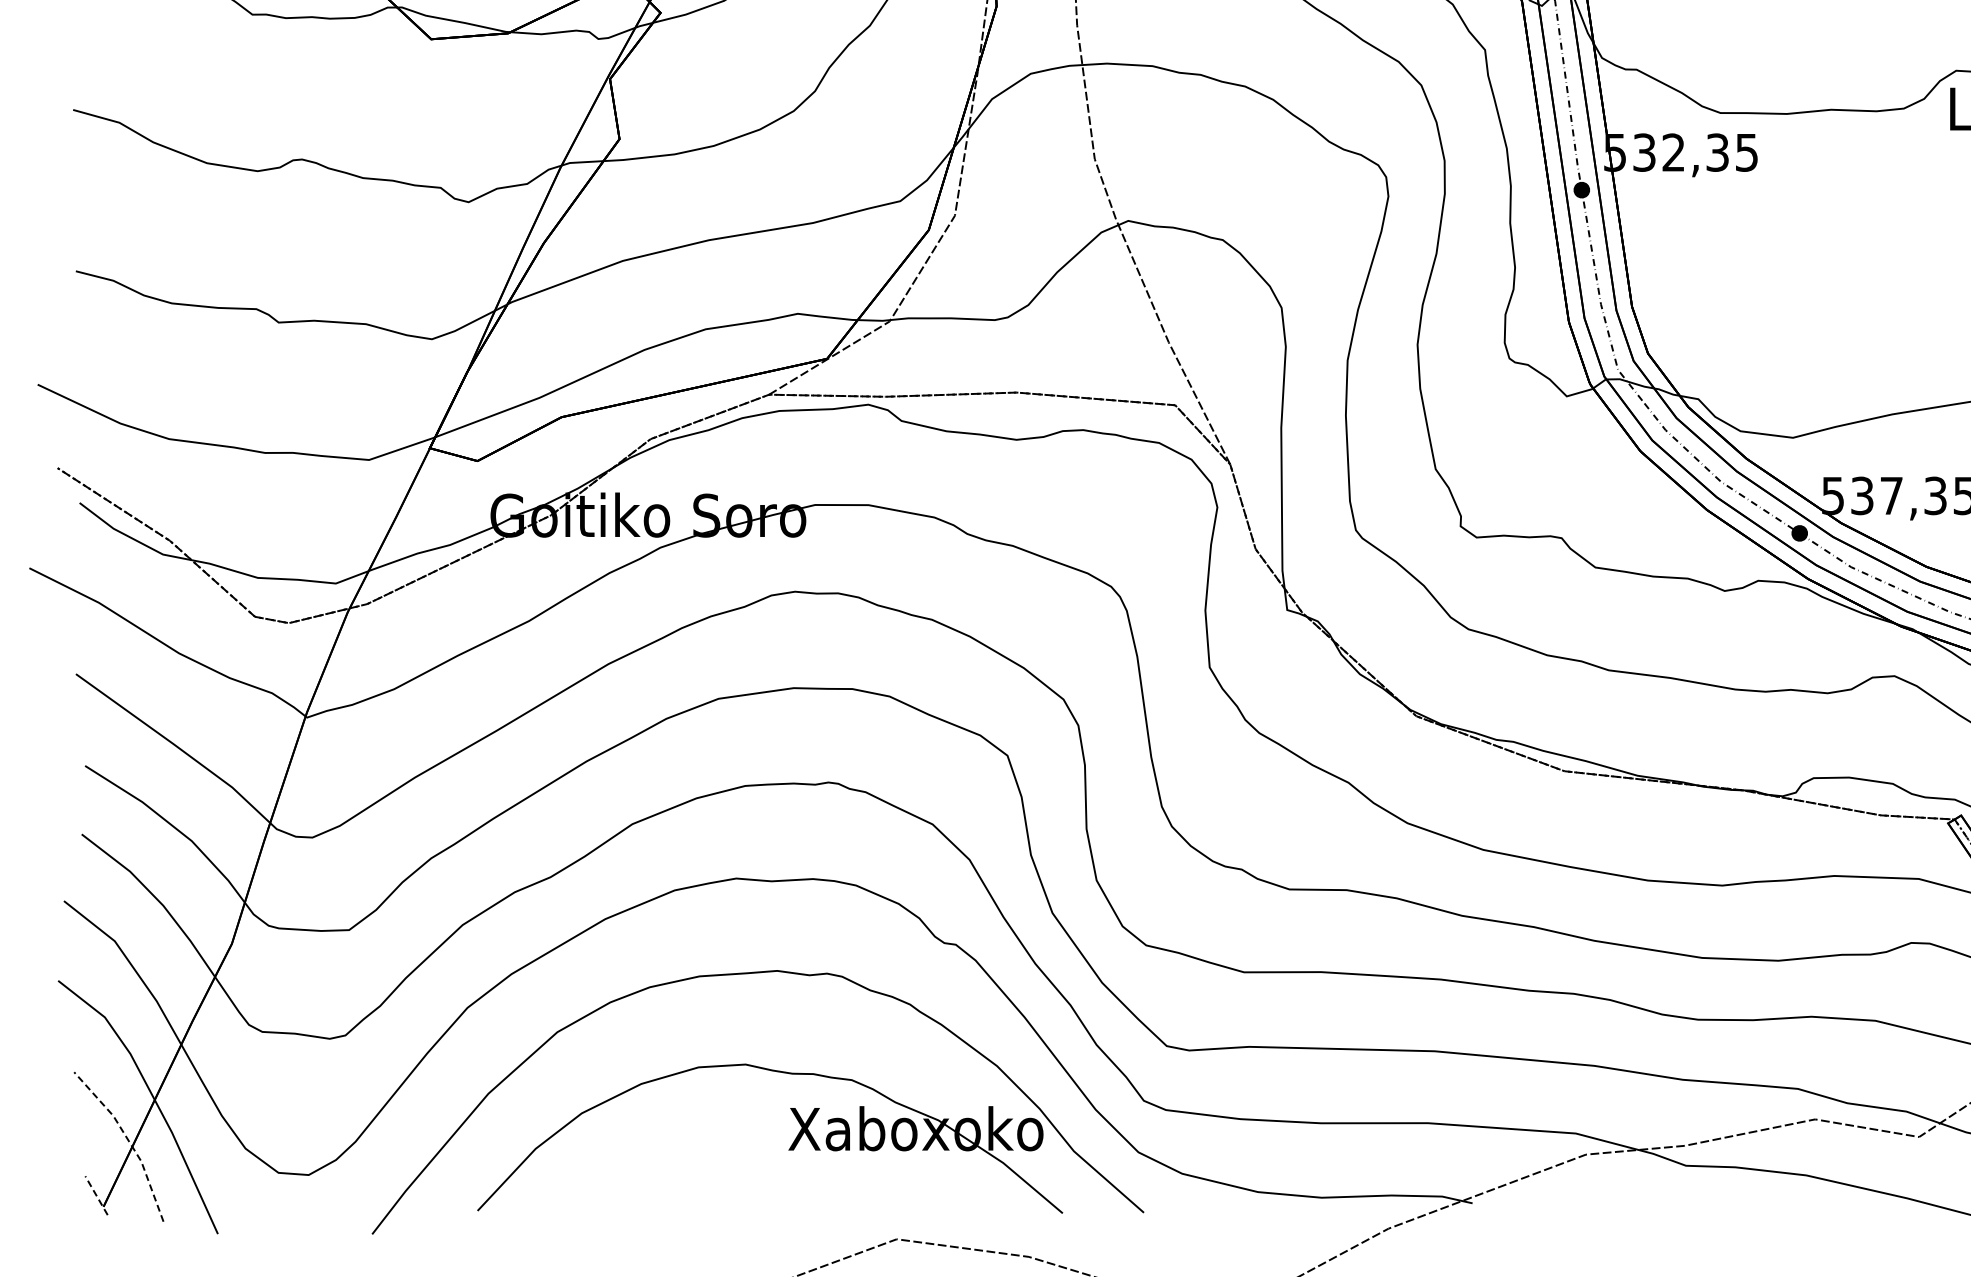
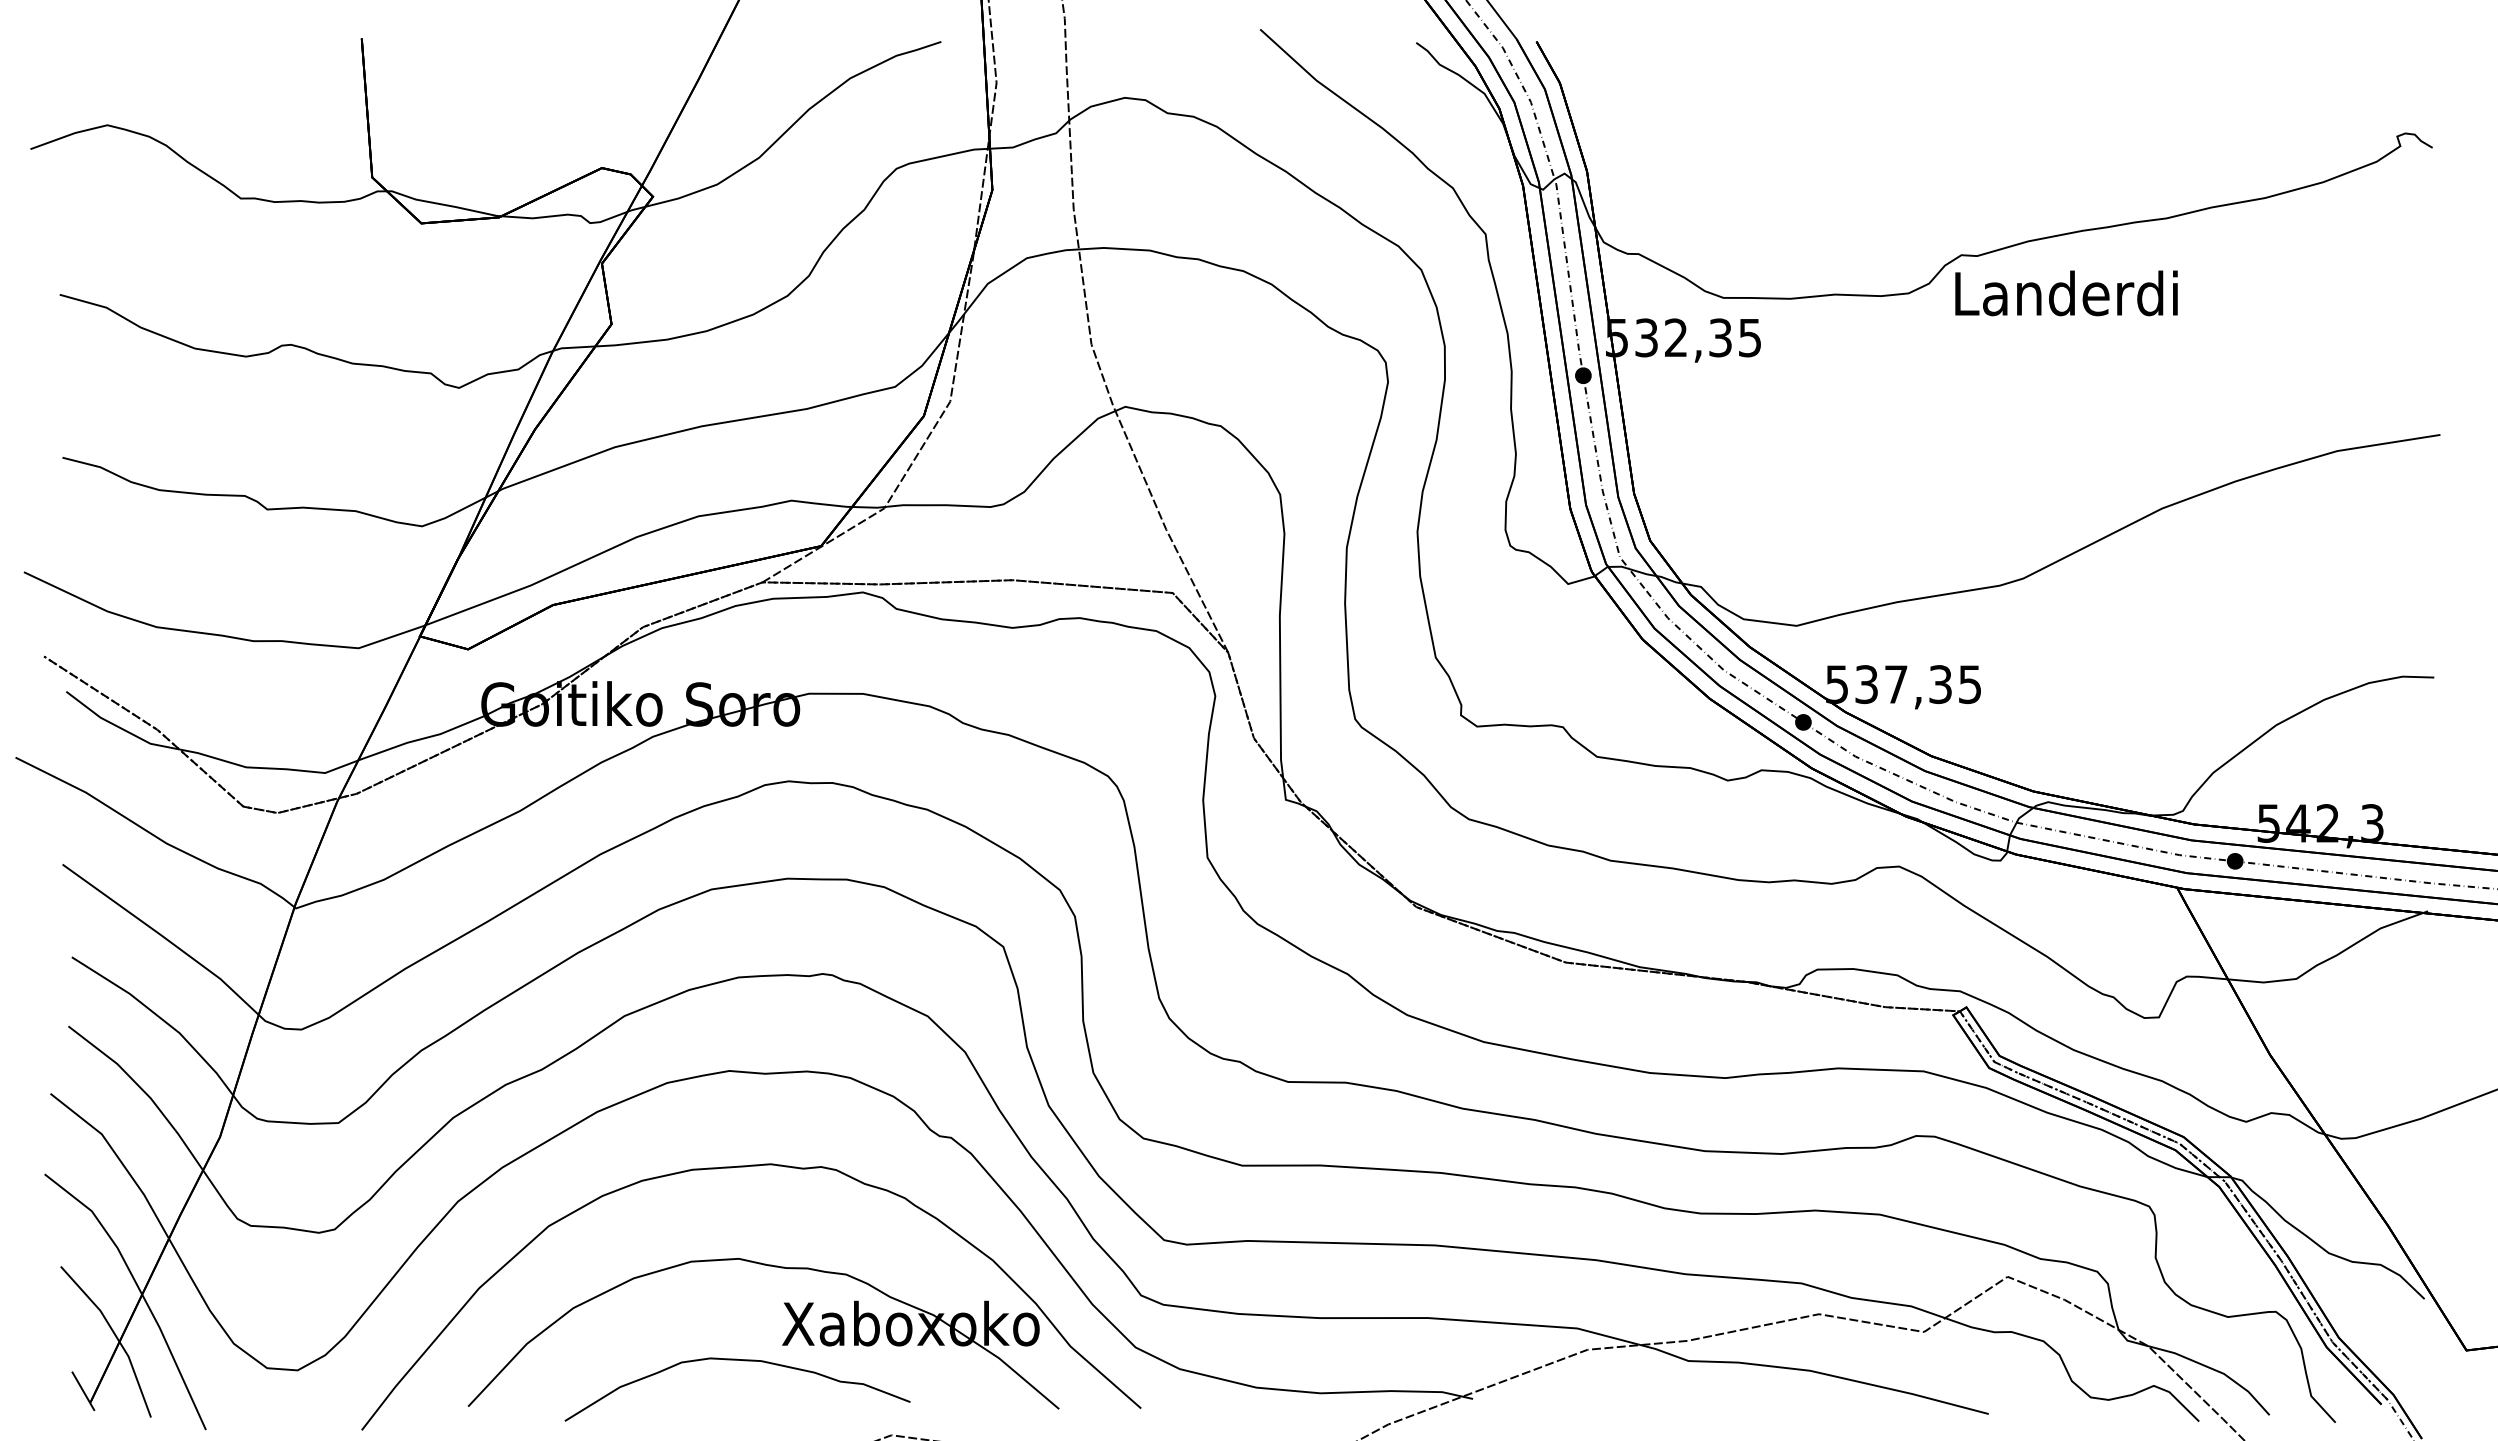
line: (128, 1140) -> (115, 1335), dashed -> solid
curve: (751, 1166) -> (744, 1361), added
line: (96, 1195) -> (83, 1391), dashed -> solid

